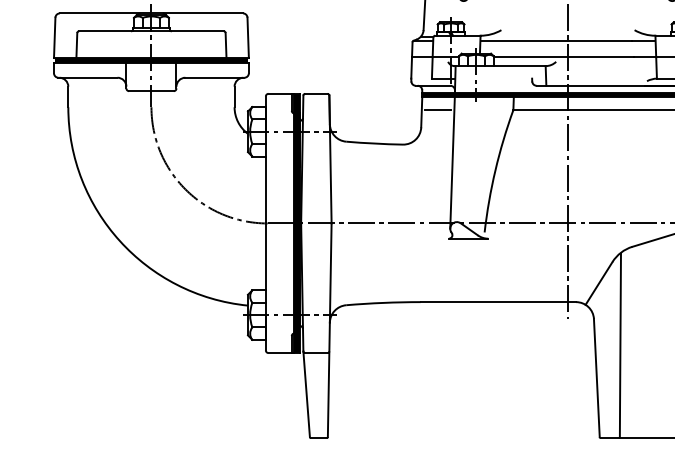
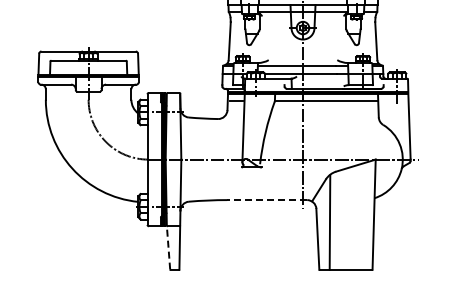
line: (499, 302) -> (267, 200), solid -> dashed
line: (306, 394) -> (168, 247), solid -> dashed

